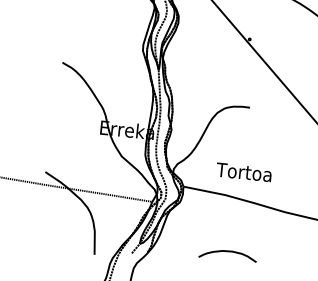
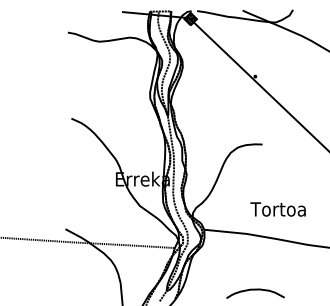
text: (243, 172) -> (277, 209), moved

